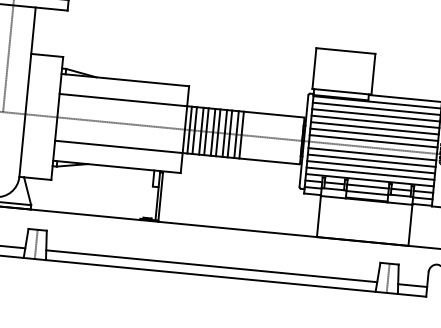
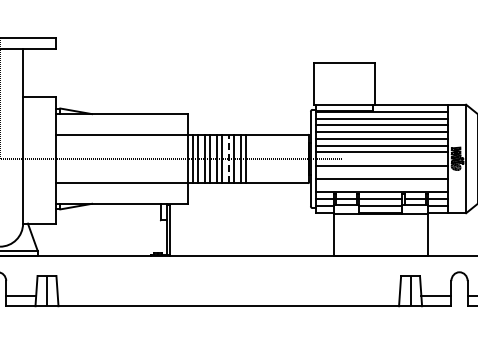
line: (225, 133) -> (229, 158), solid -> dashed
line: (372, 160) -> (382, 172), removed
line: (370, 173) -> (382, 185), removed
line: (211, 266) -> (228, 296), removed

